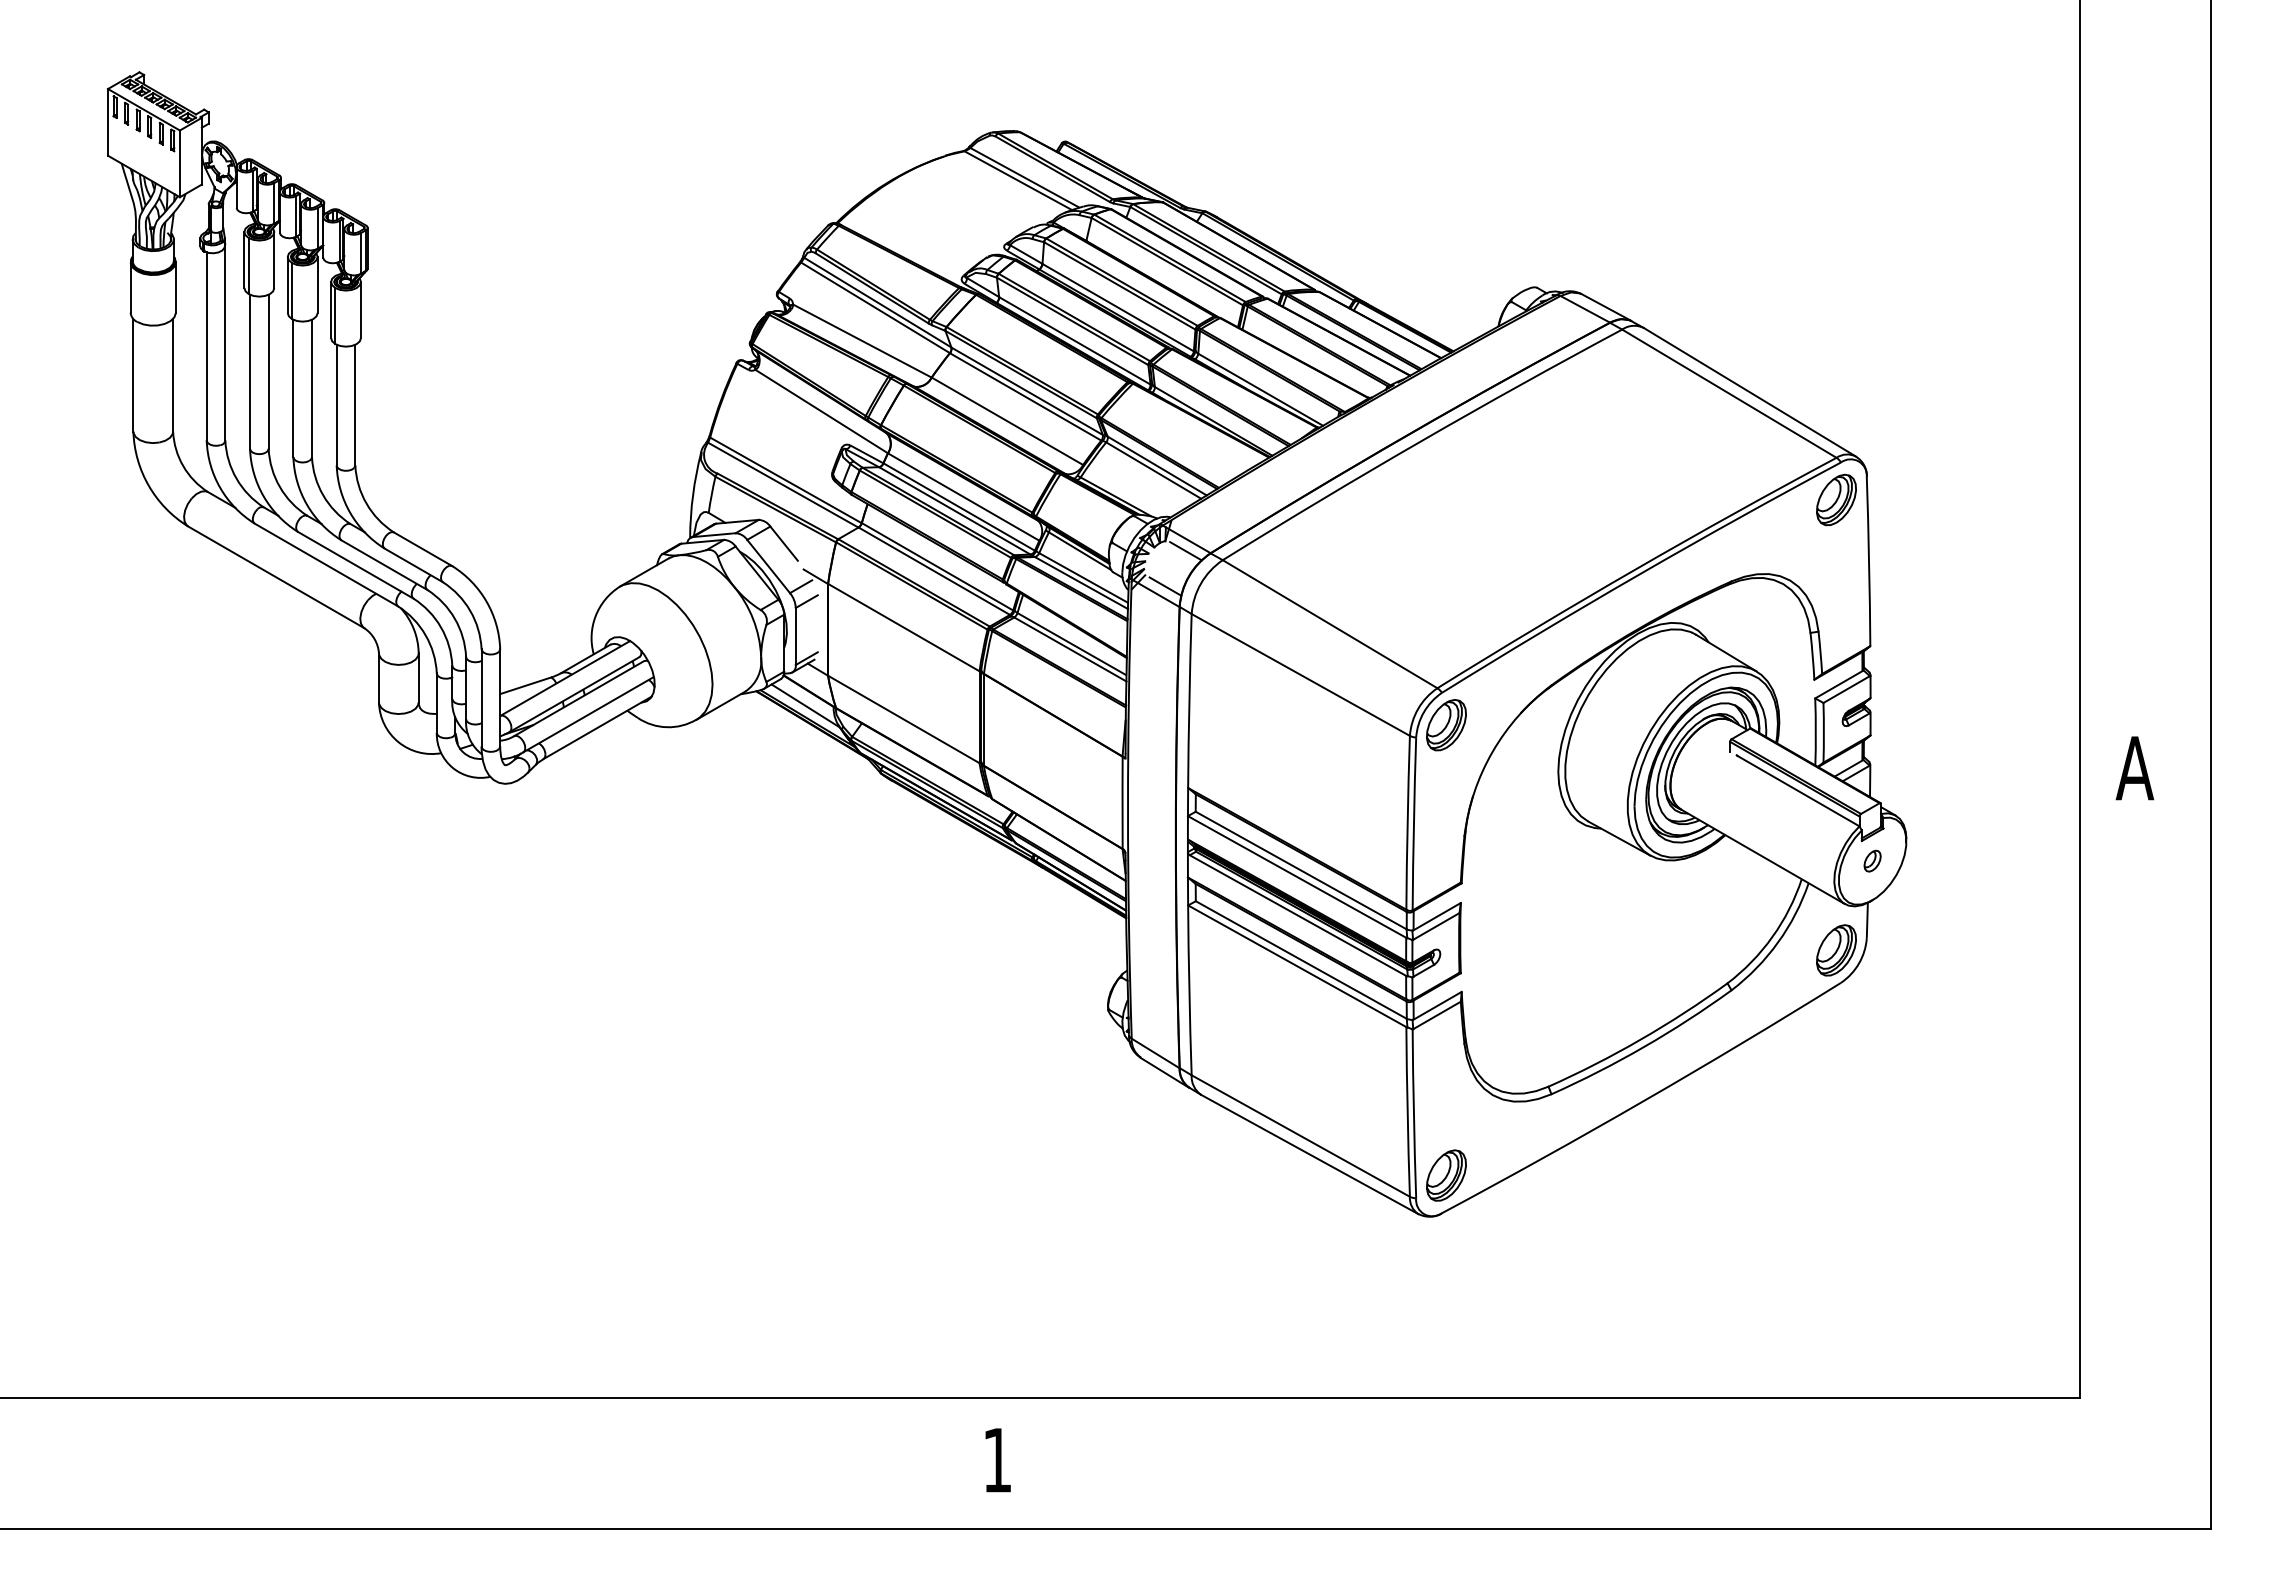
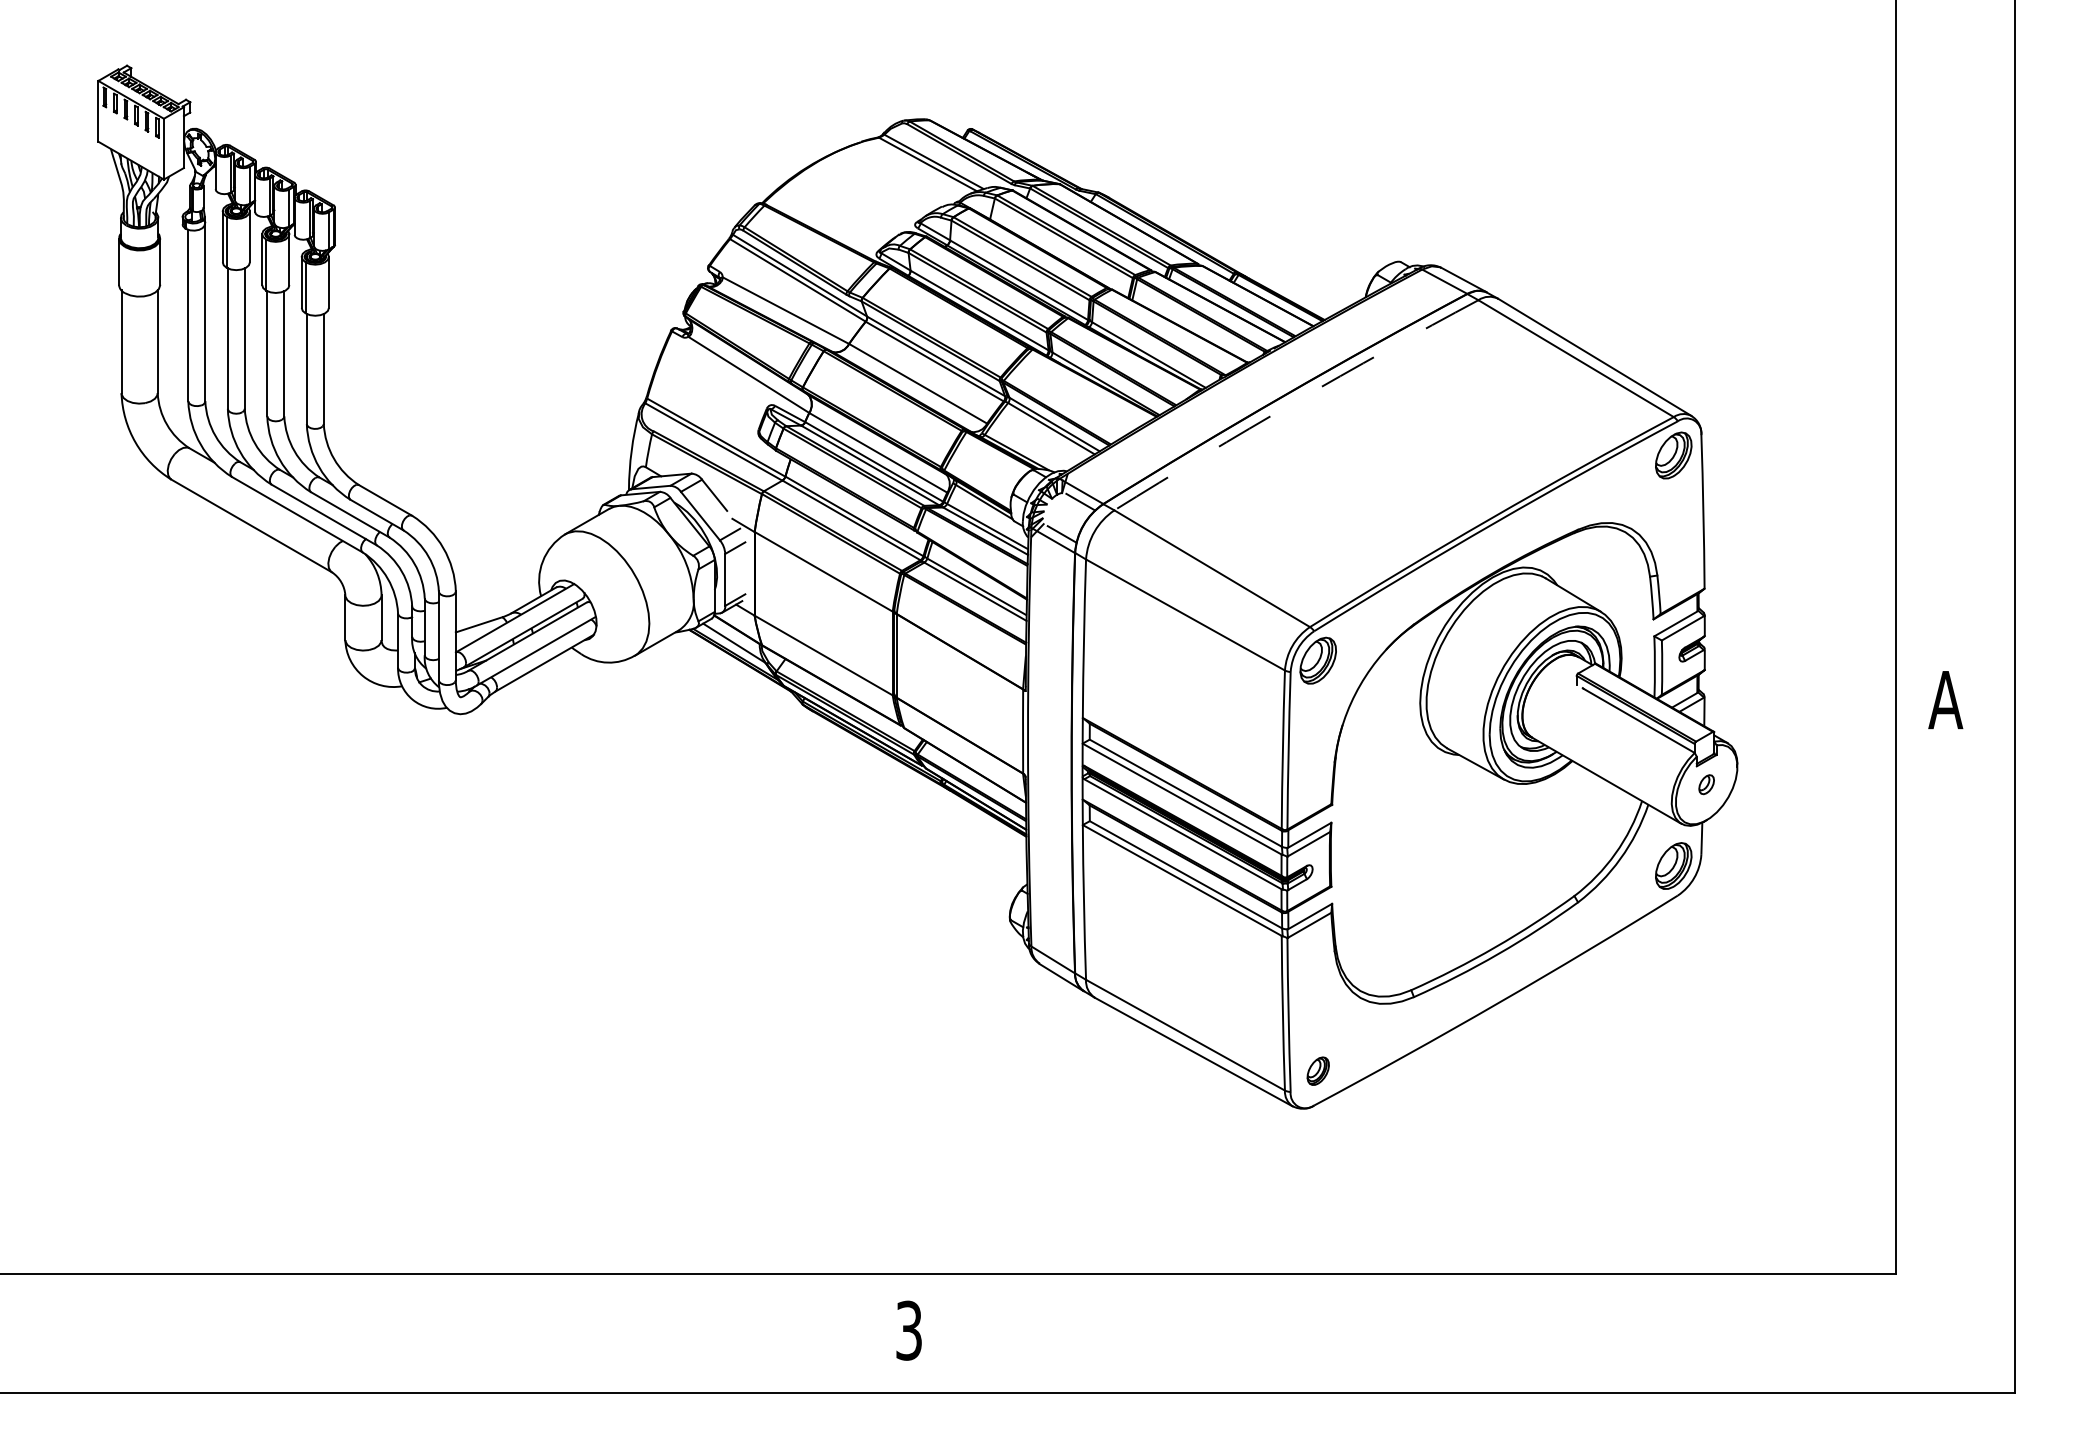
arc: (1420, 441) -> (1294, 402), solid -> dashed
part: (1446, 1175) -> (1318, 1071), size x0.6
text: (997, 1460) -> (909, 1330), 1 -> 3

